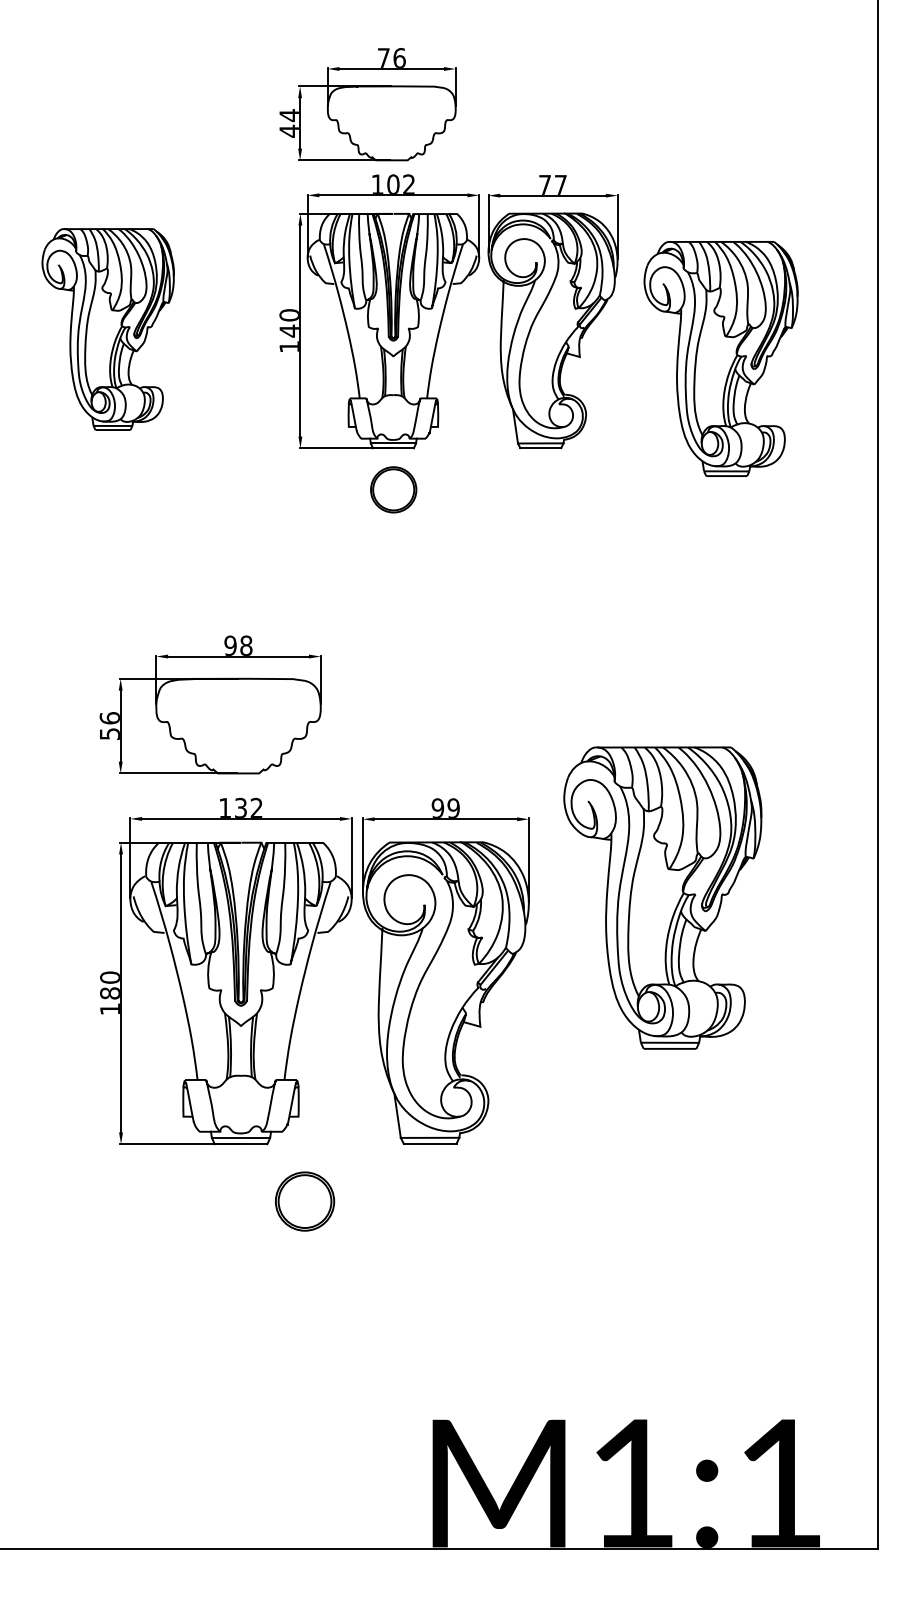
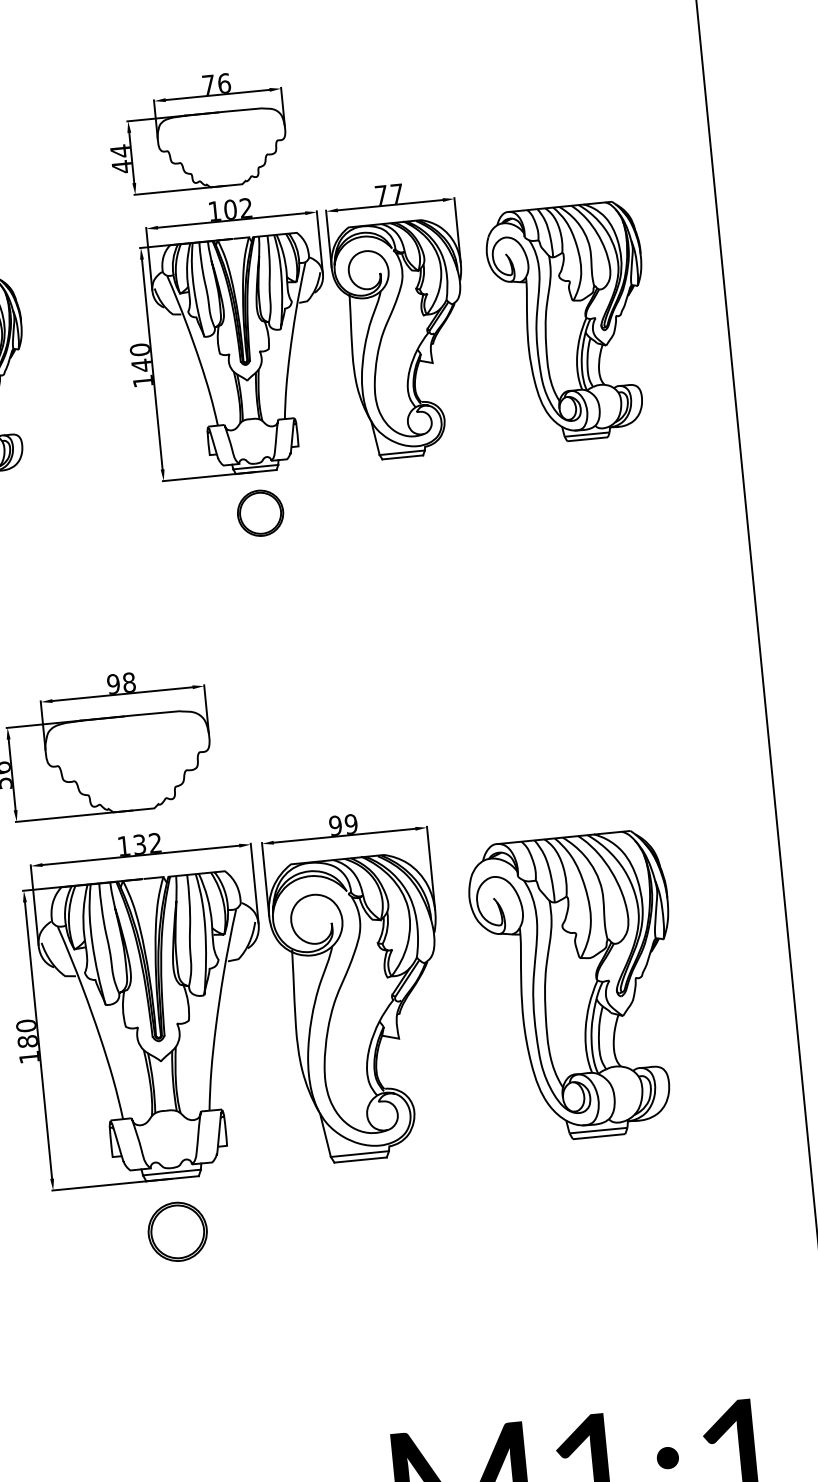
part: (720, 358) -> (569, 322), moved
part: (662, 897) -> (576, 986), moved
part: (305, 1201) -> (178, 1231), moved

